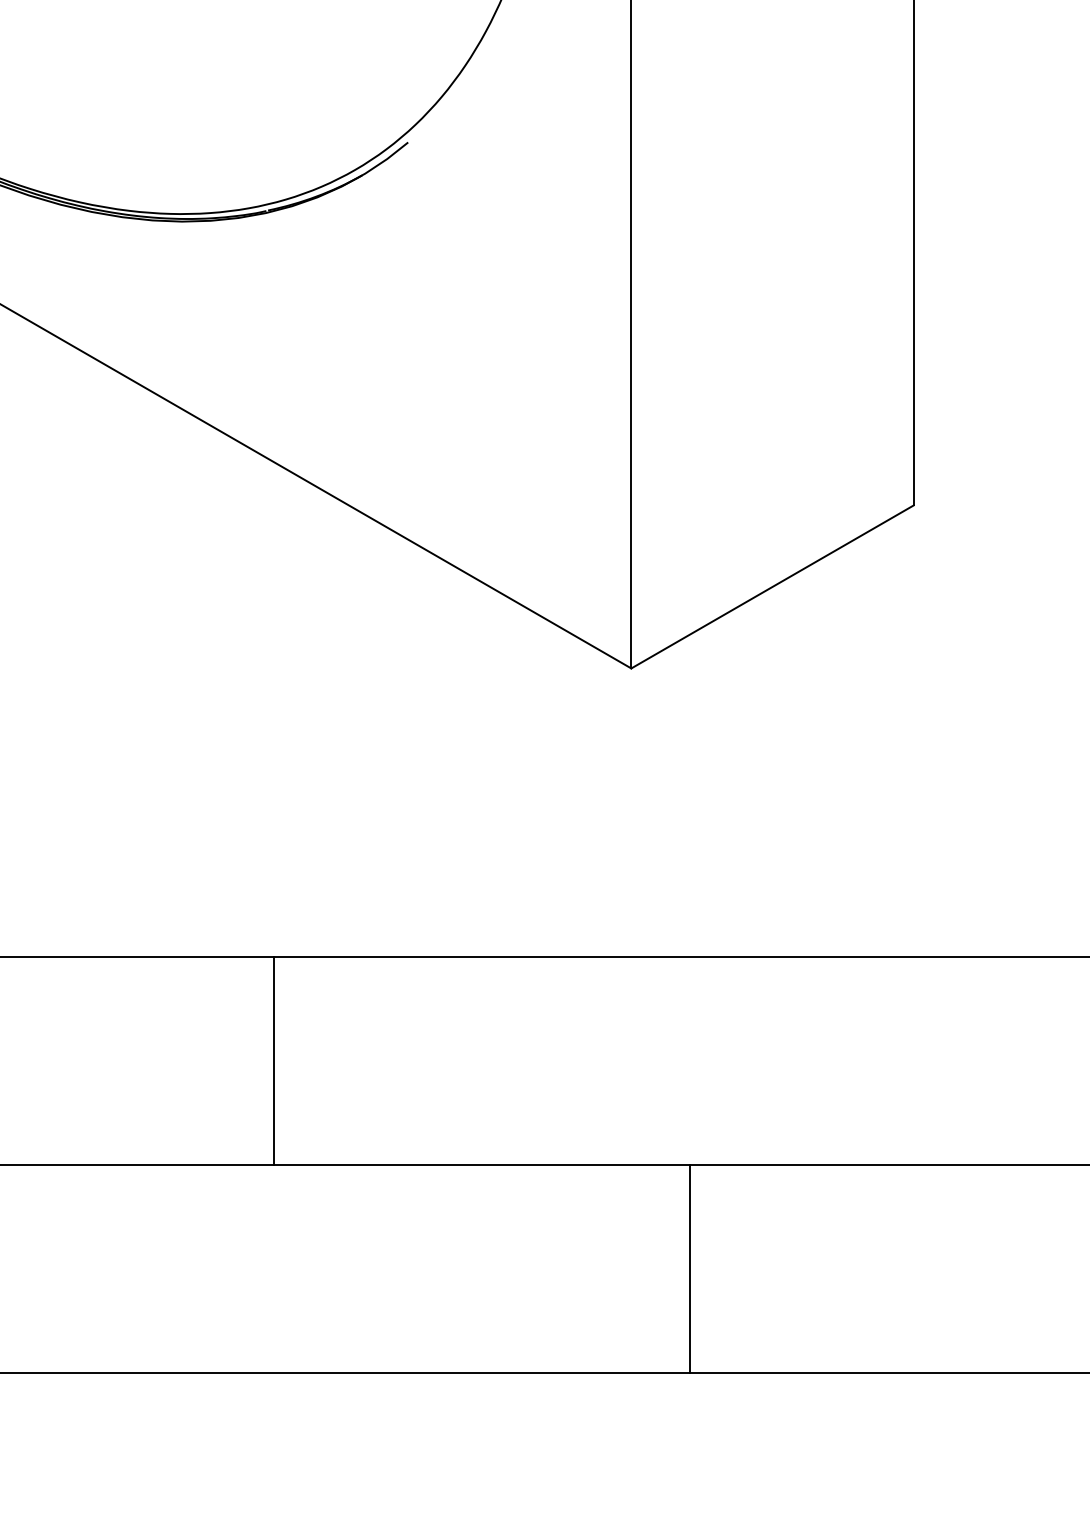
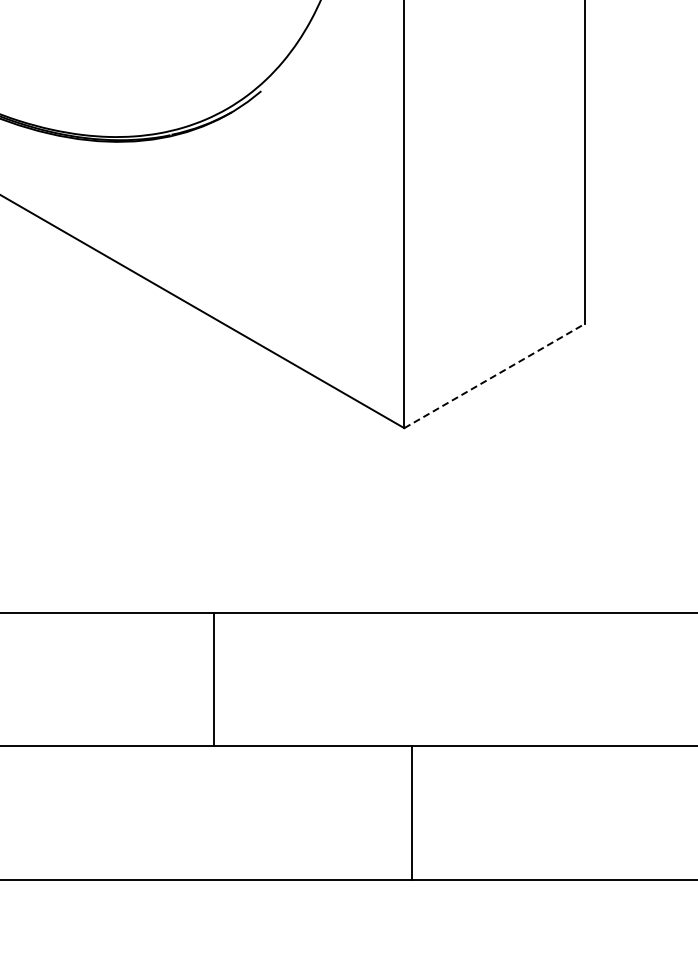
line: (773, 586) -> (495, 375), solid -> dashed
line: (274, 1060) -> (214, 679), moved
line: (689, 1268) -> (411, 812), moved

